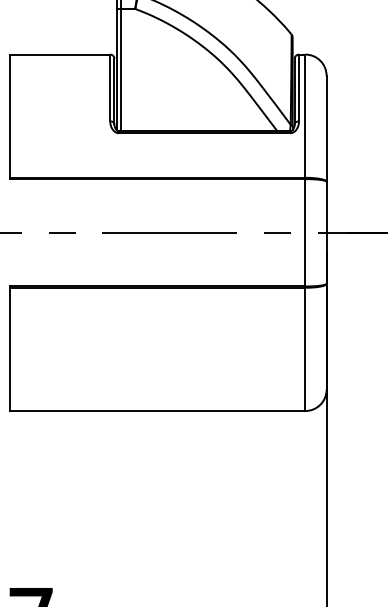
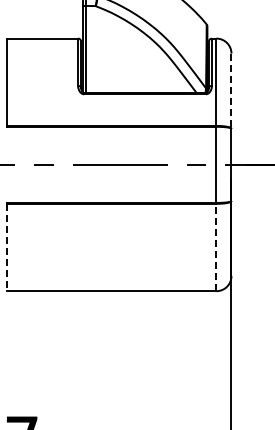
line: (326, 129) -> (231, 91), solid -> dashed
line: (10, 349) -> (7, 247), solid -> dashed
line: (305, 349) -> (216, 247), solid -> dashed

